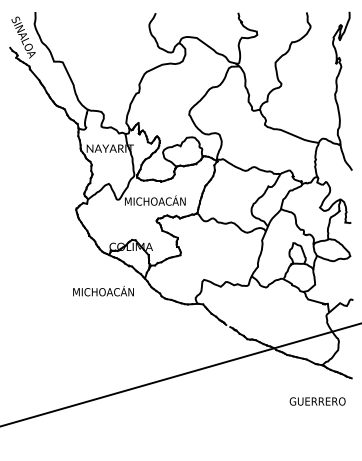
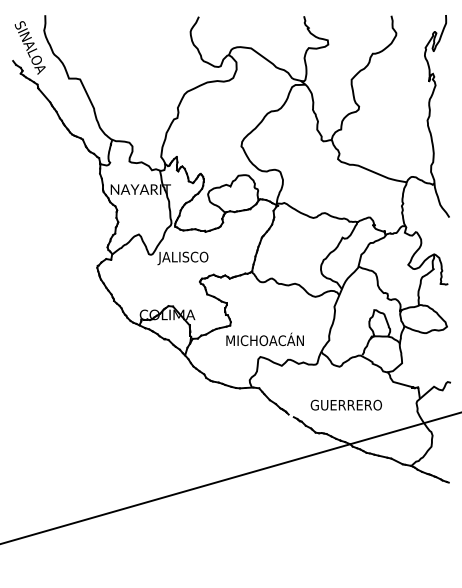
text: (153, 201) -> (196, 257), MICHOACÁN -> JALISCO
text: (103, 291) -> (264, 339), moved
text: (316, 400) -> (345, 404), moved

